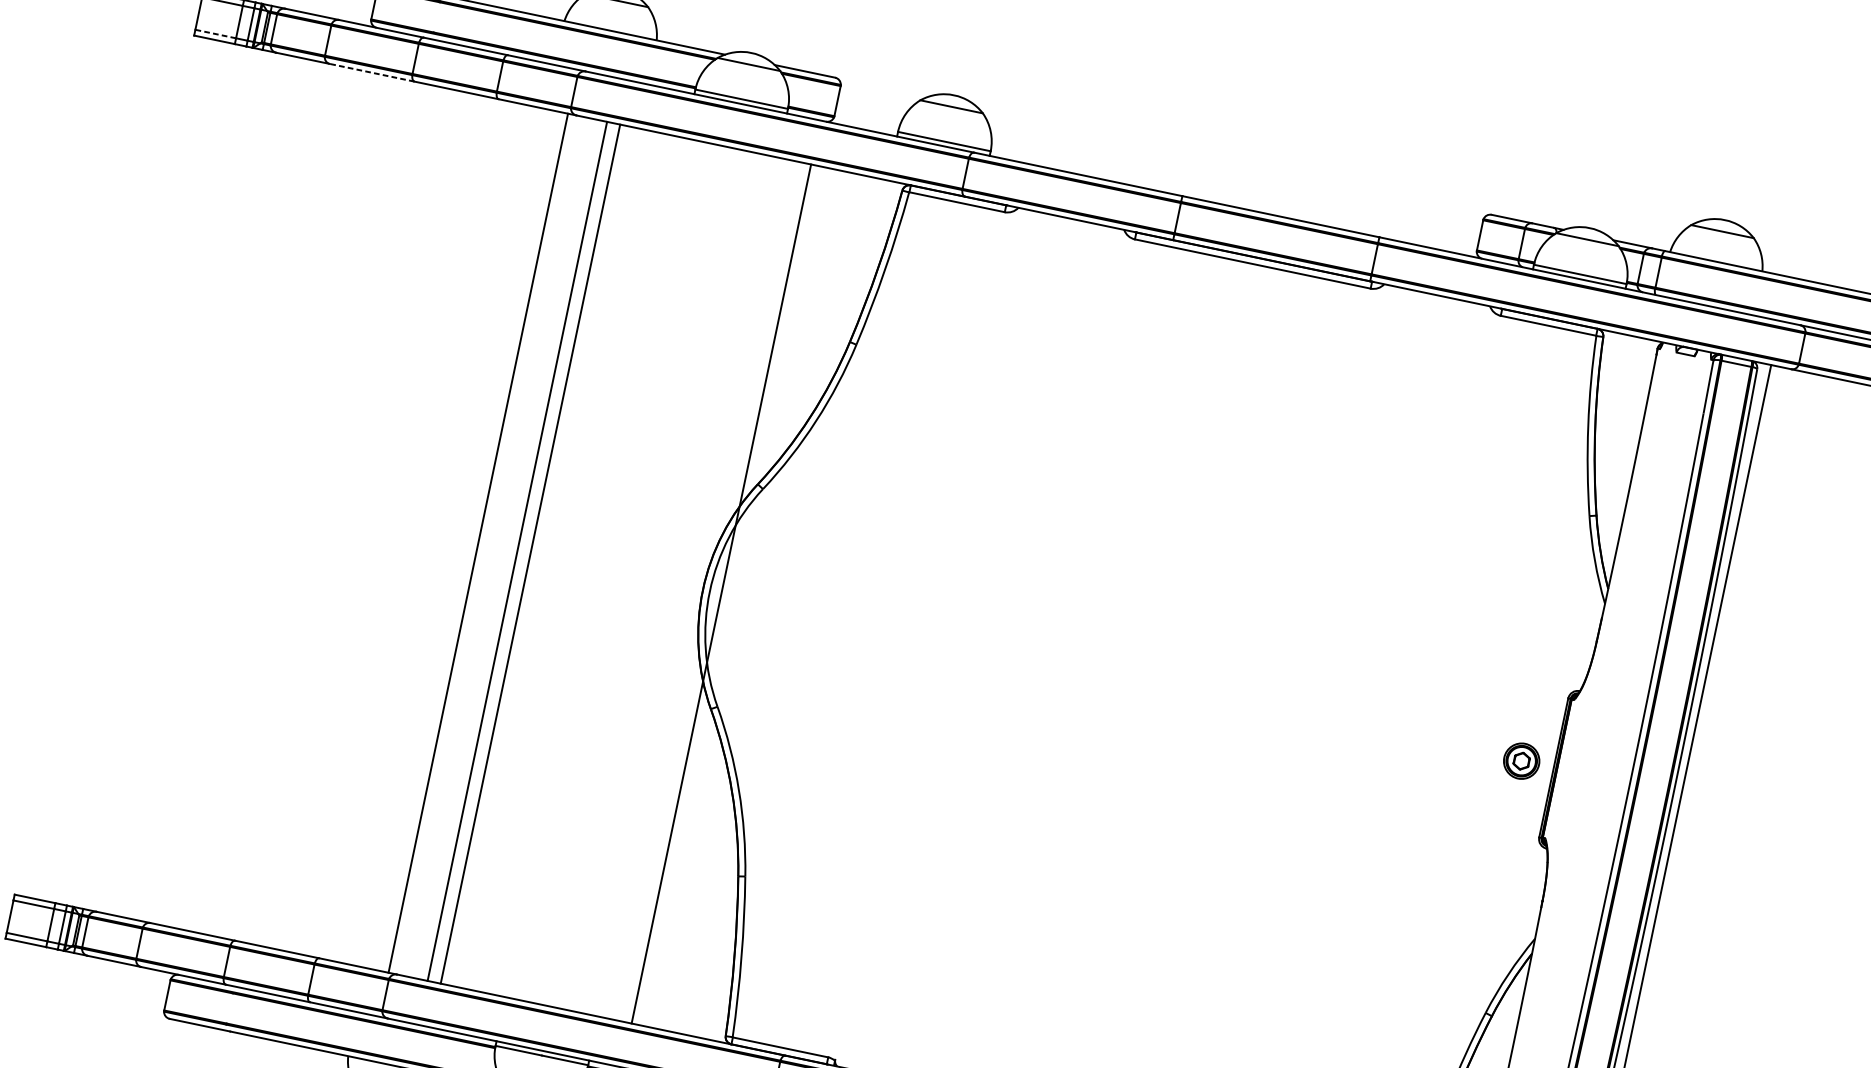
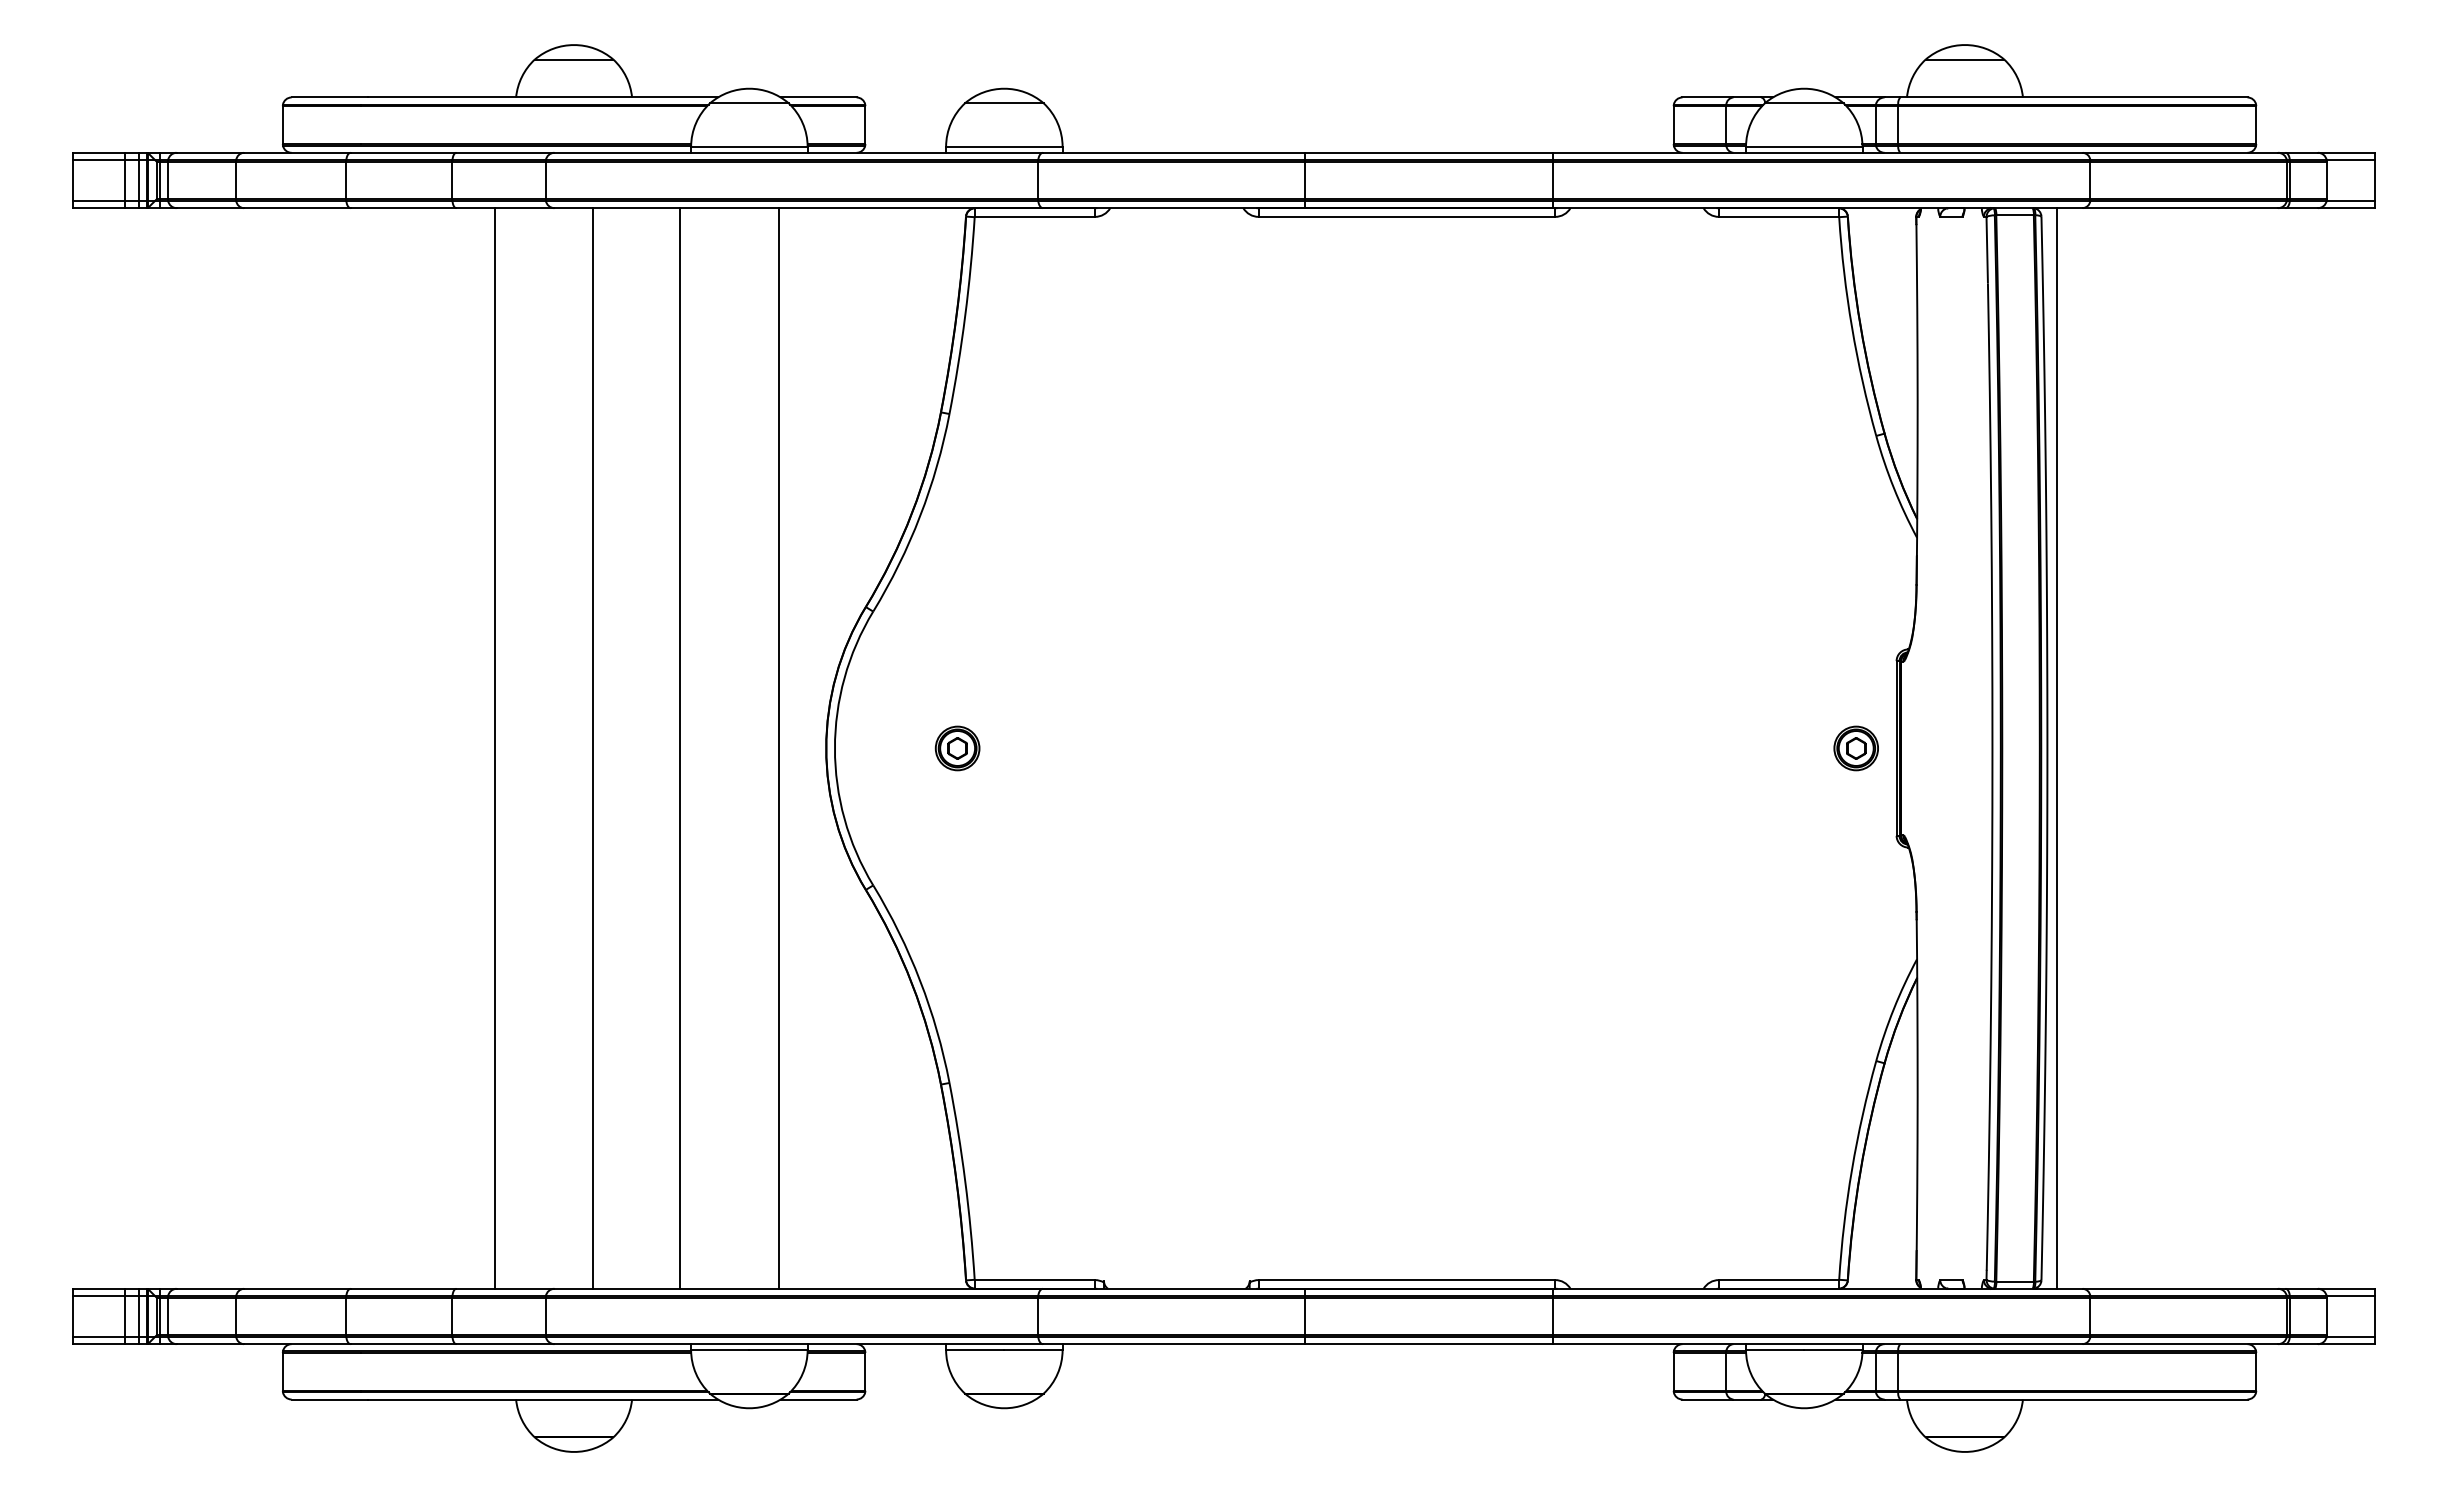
line: (216, 33) -> (99, 200), dashed -> solid
line: (371, 72) -> (296, 208), dashed -> solid
line: (478, 543) -> (494, 748), moved
line: (530, 554) -> (680, 748), moved
line: (721, 594) -> (778, 748), moved
part: (807, 611) -> (957, 748), added

